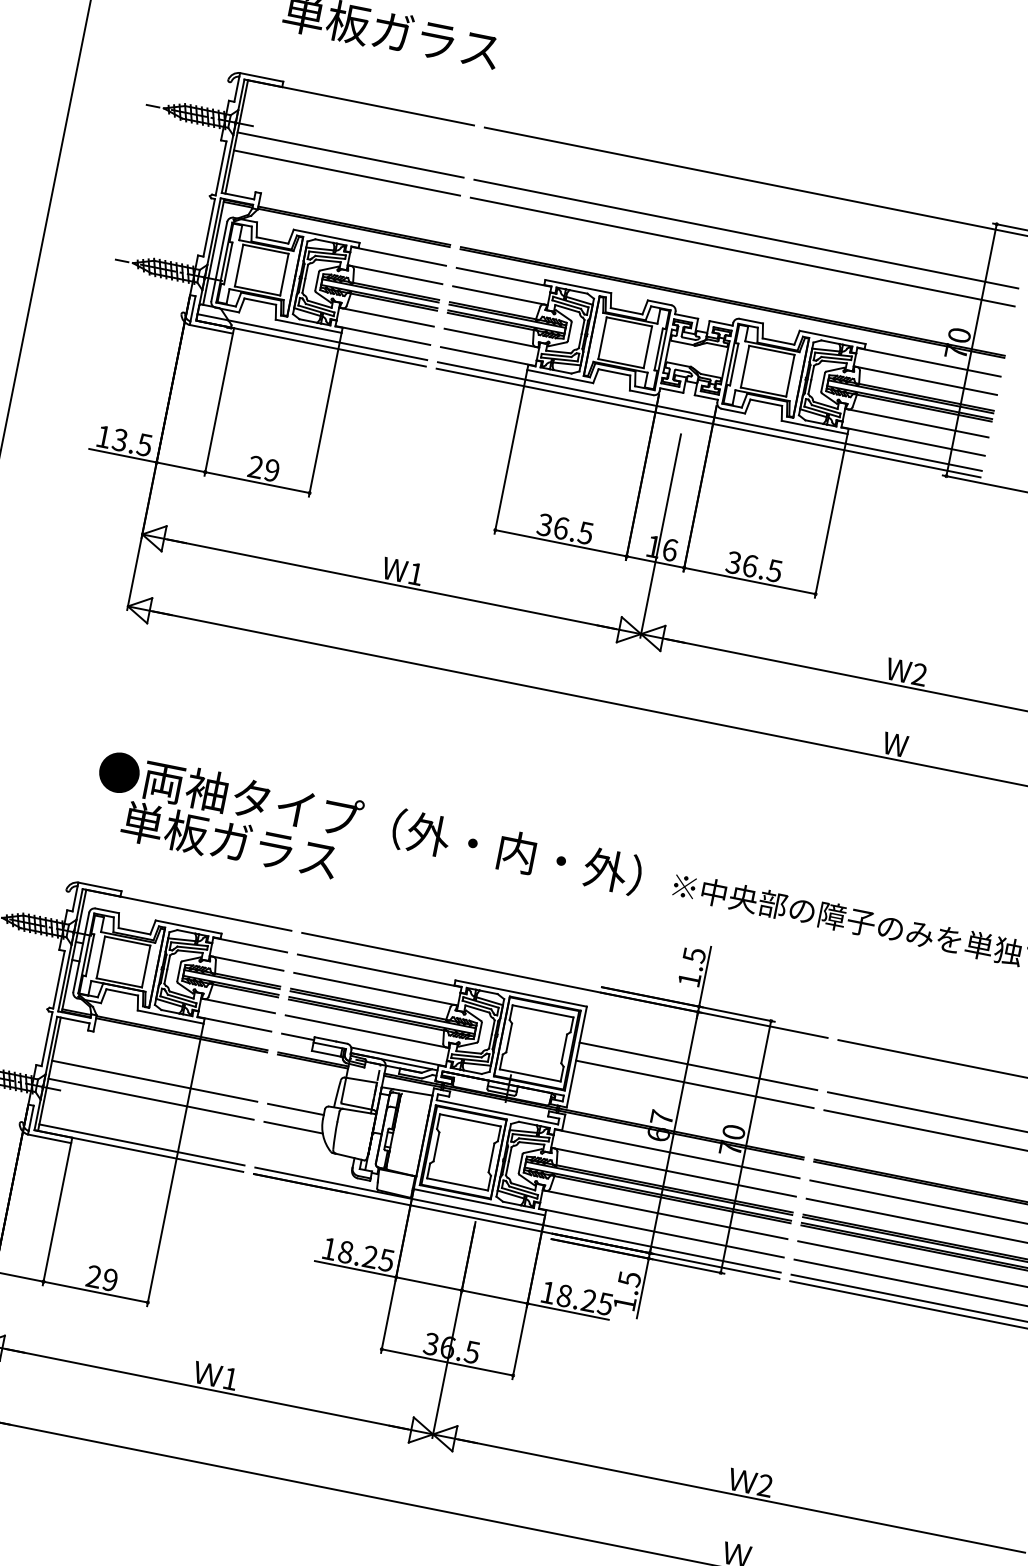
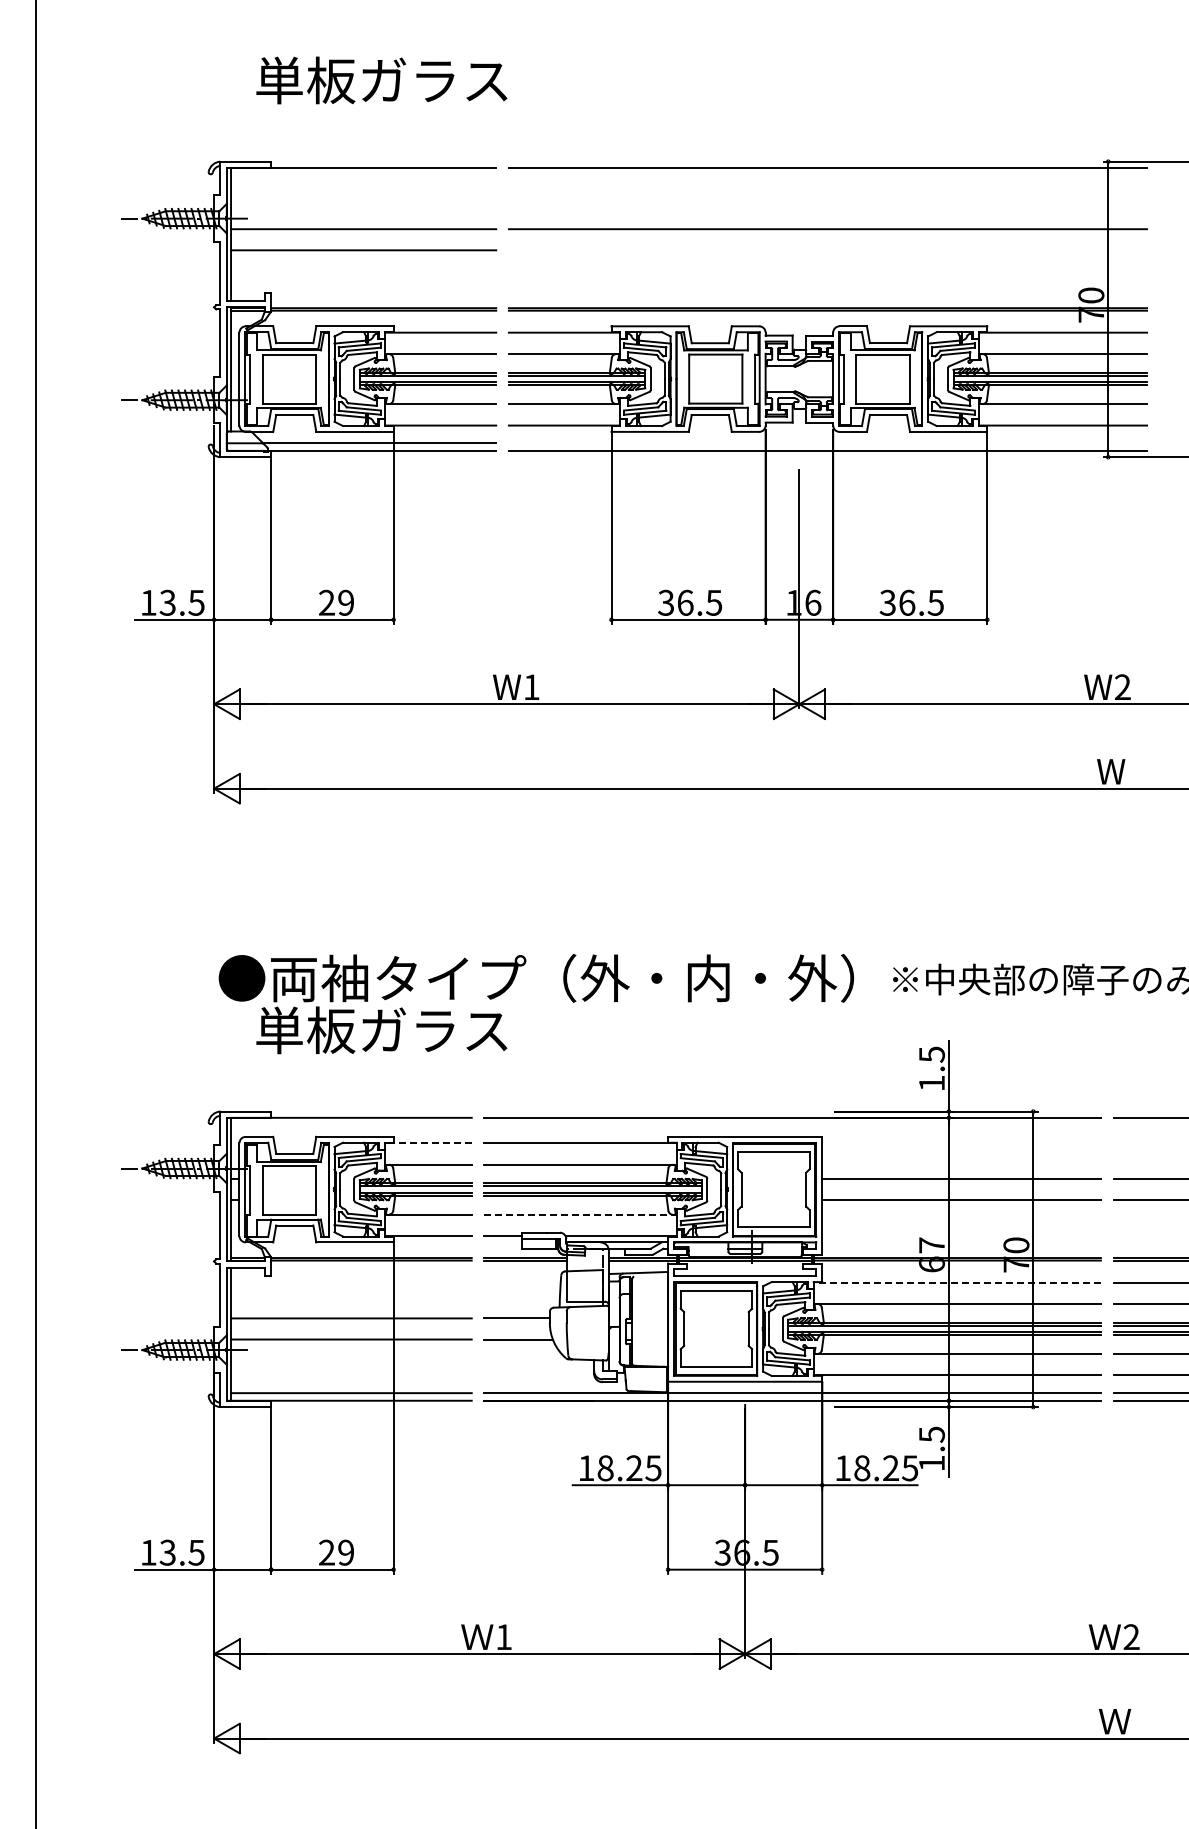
line: (742, 252) -> (827, 250), removed
line: (709, 416) -> (827, 443), removed
line: (250, 945) -> (428, 1143), solid -> dashed
line: (367, 1031) -> (580, 1214), solid -> dashed
line: (677, 1153) -> (957, 1282), solid -> dashed

